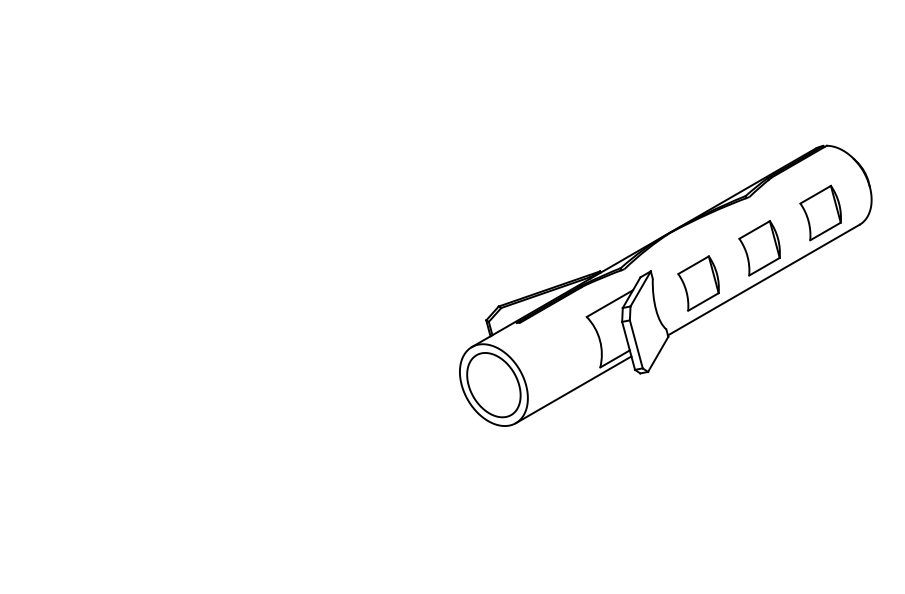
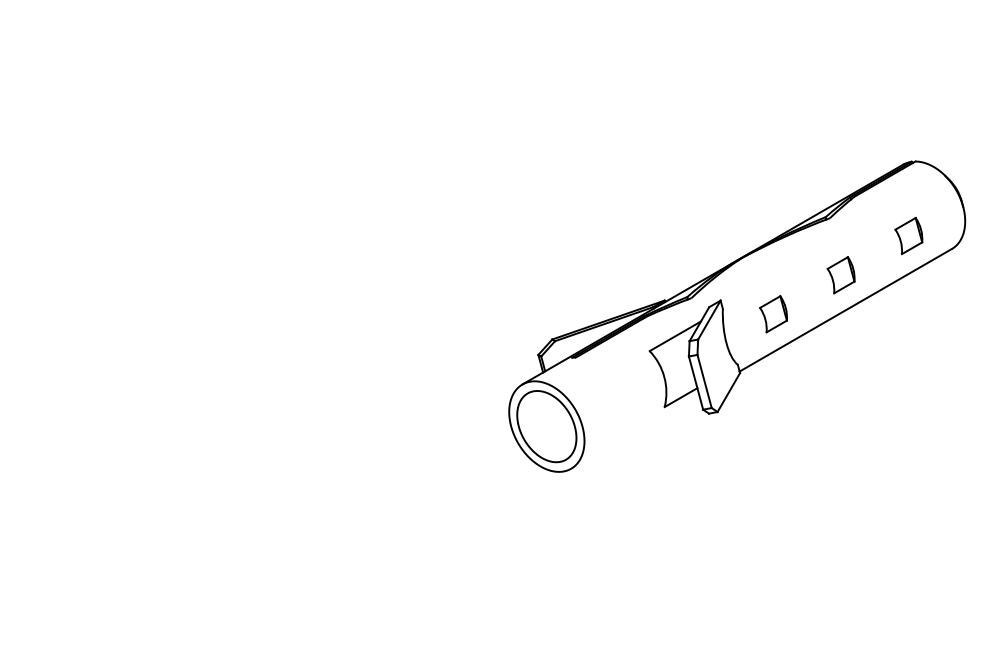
part: (820, 212) -> (908, 235), size x0.6
part: (759, 248) -> (840, 275), size x0.6
part: (698, 283) -> (773, 314), size x0.6
line: (573, 389) -> (635, 431), removed

